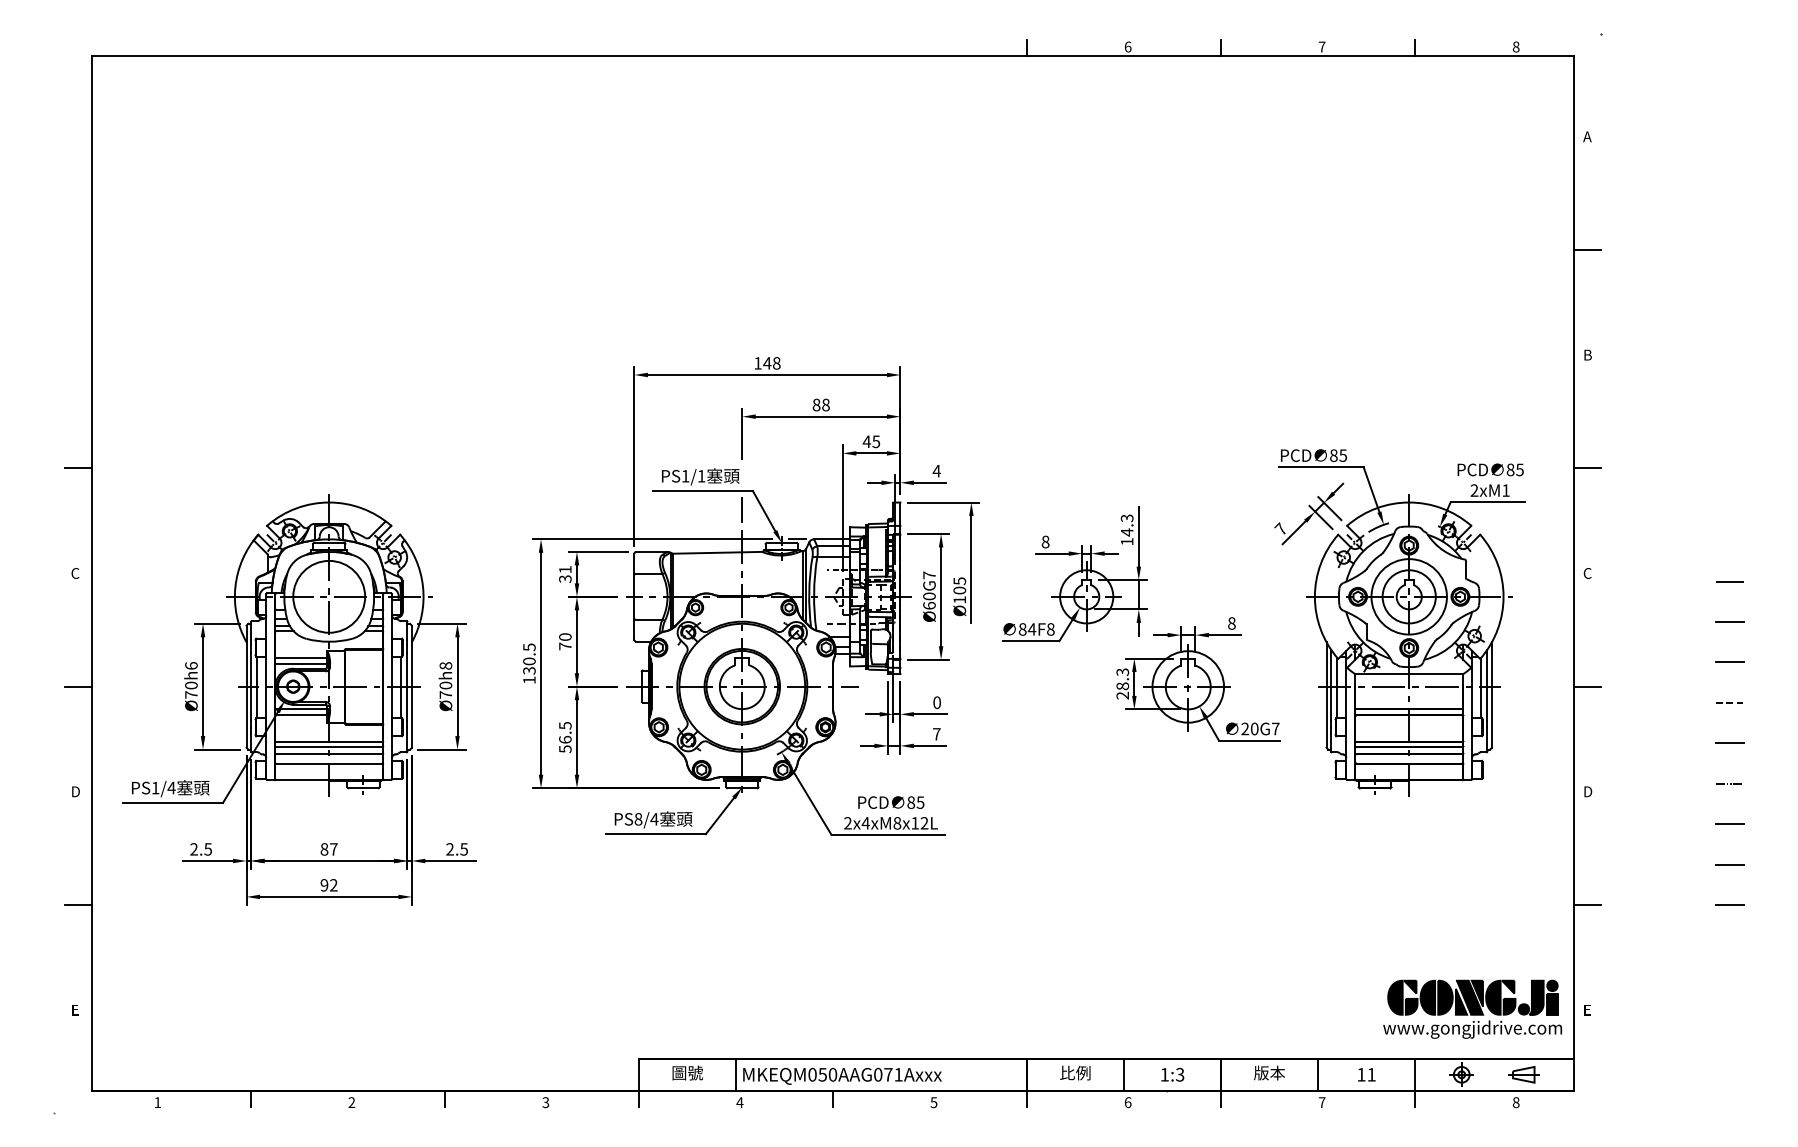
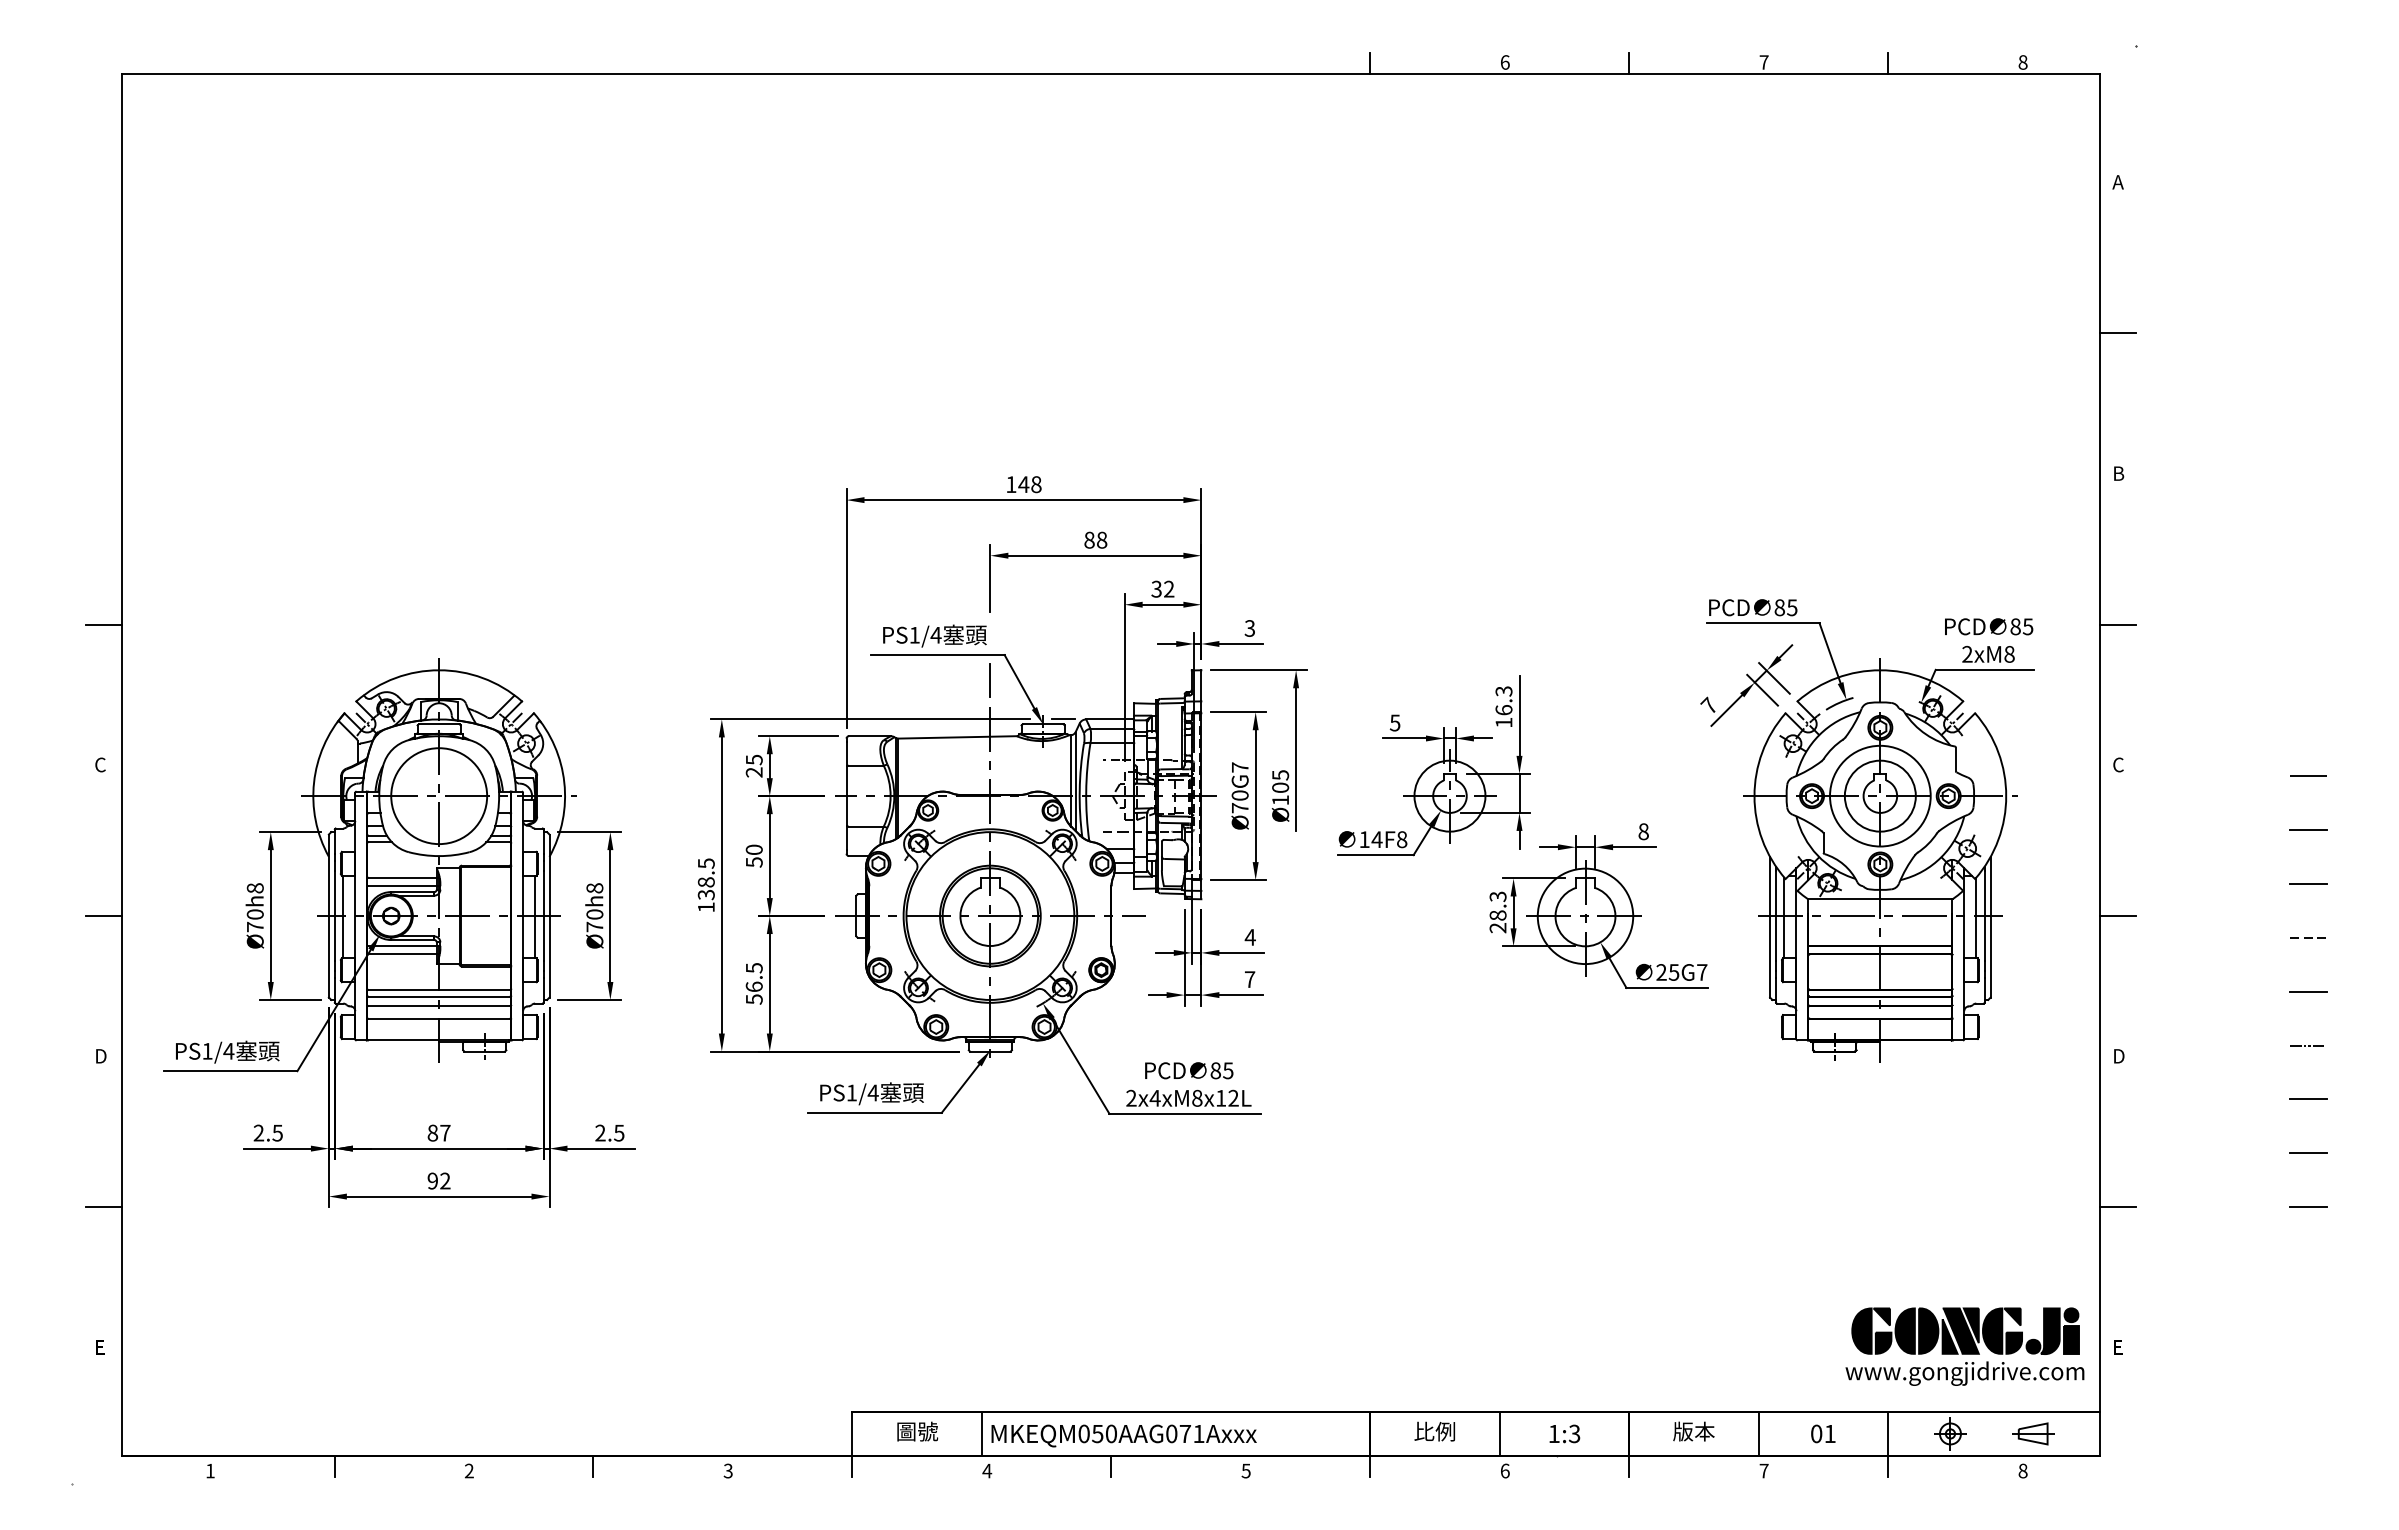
text: (871, 441) -> (1162, 588), 45 -> 32
text: (936, 471) -> (1249, 628), 4 -> 3
text: (701, 476) -> (935, 635), PS1/1 -> PS1/4
text: (1506, 490) -> (2009, 654), 2xM1 -> 2xM8
text: (1126, 531) -> (1503, 709), 14.3 -> 16.3
text: (1045, 541) -> (1394, 722), 8 -> 5
text: (565, 573) -> (754, 765), 31 -> 25
text: (928, 605) -> (1239, 807), Ø60G7 -> Ø70G7
text: (1022, 629) -> (1364, 839), 84F8 -> 14F8
text: (565, 646) -> (754, 862), 70 -> 50
text: (529, 661) -> (706, 882), 130.5 -> 138.5
text: (190, 666) -> (254, 888), Ø70h6 -> Ø70h8
text: (936, 702) -> (1249, 937), 0 -> 4
text: (1254, 729) -> (1673, 972), 20G7 -> 25G7
text: (638, 818) -> (851, 1092), PS8/4 -> PS1/4
text: (1361, 1074) -> (1816, 1433), 11 -> 01

